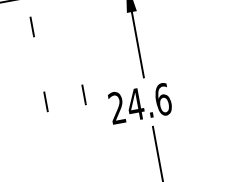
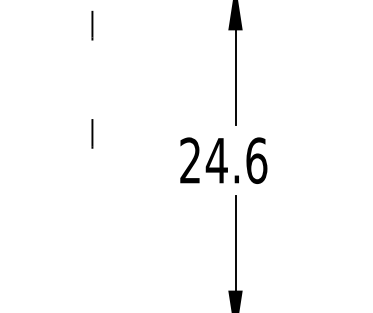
line: (84, 94) -> (147, 133), removed

